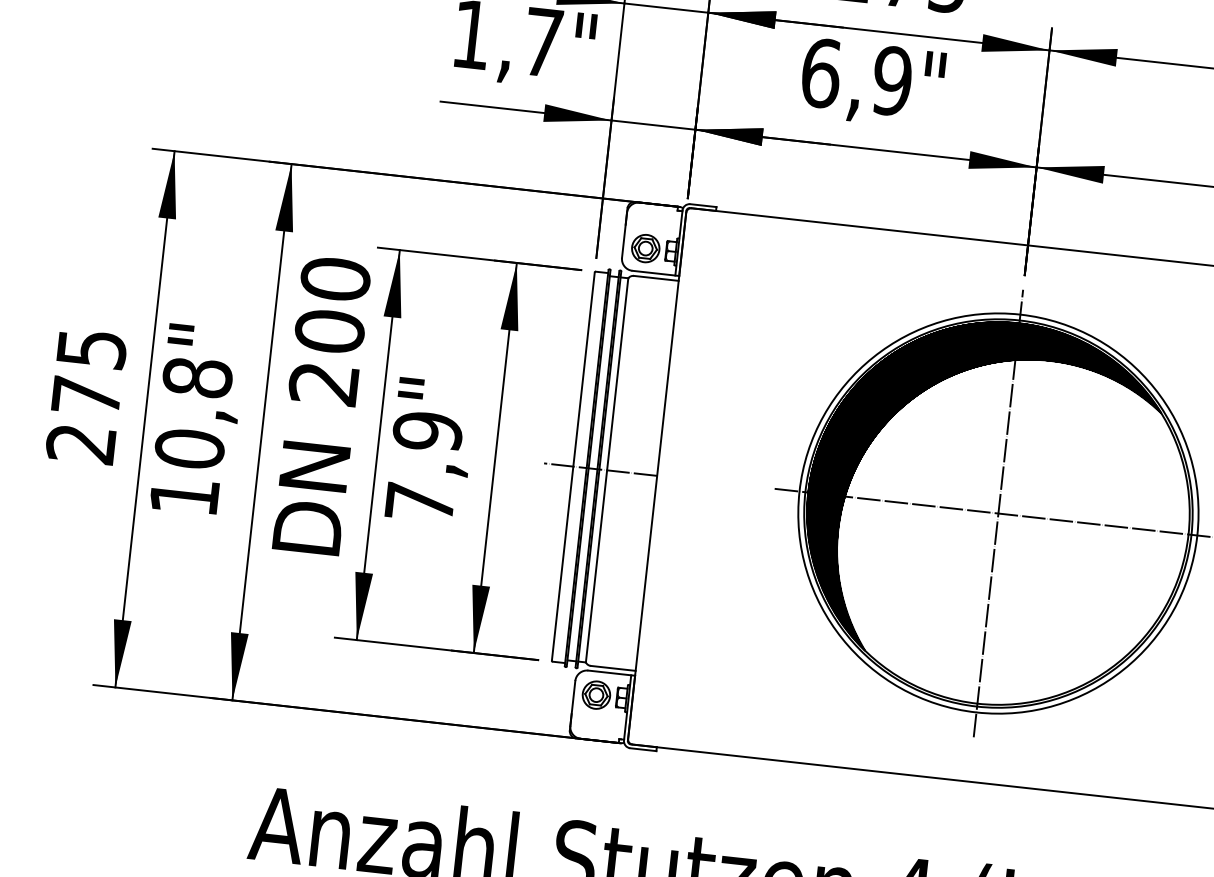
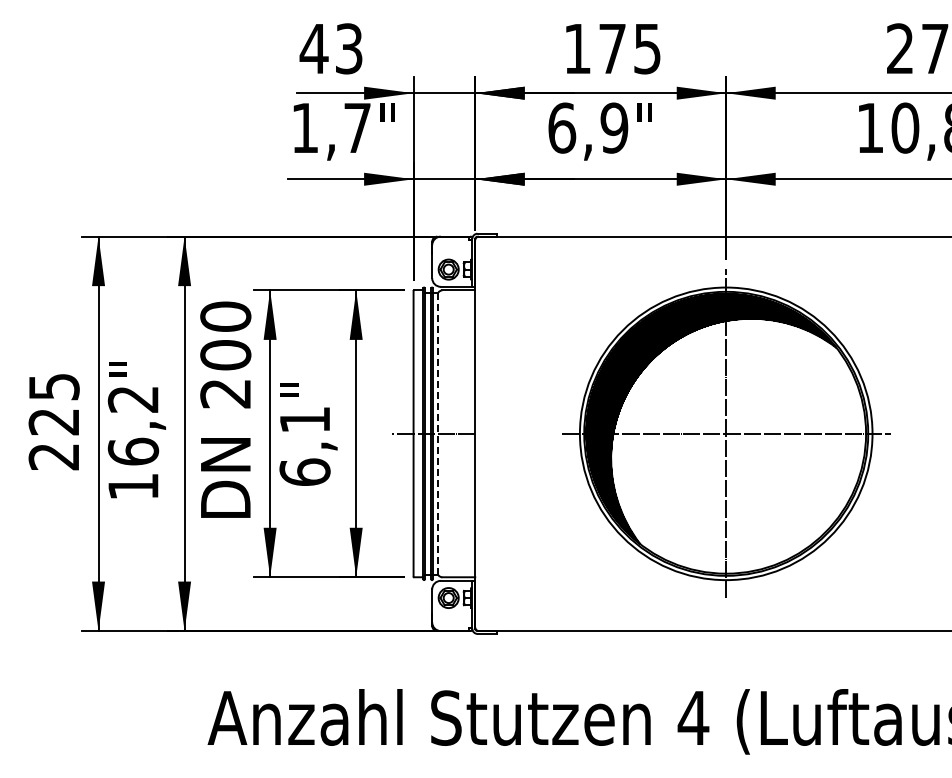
text: (85, 397) -> (53, 422), 275 -> 225
text: (193, 413) -> (133, 425), 10,8 -> 16,2
text: (423, 466) -> (304, 445), 7,9 -> 6,1
line: (607, 469) -> (438, 433), solid -> dashed

